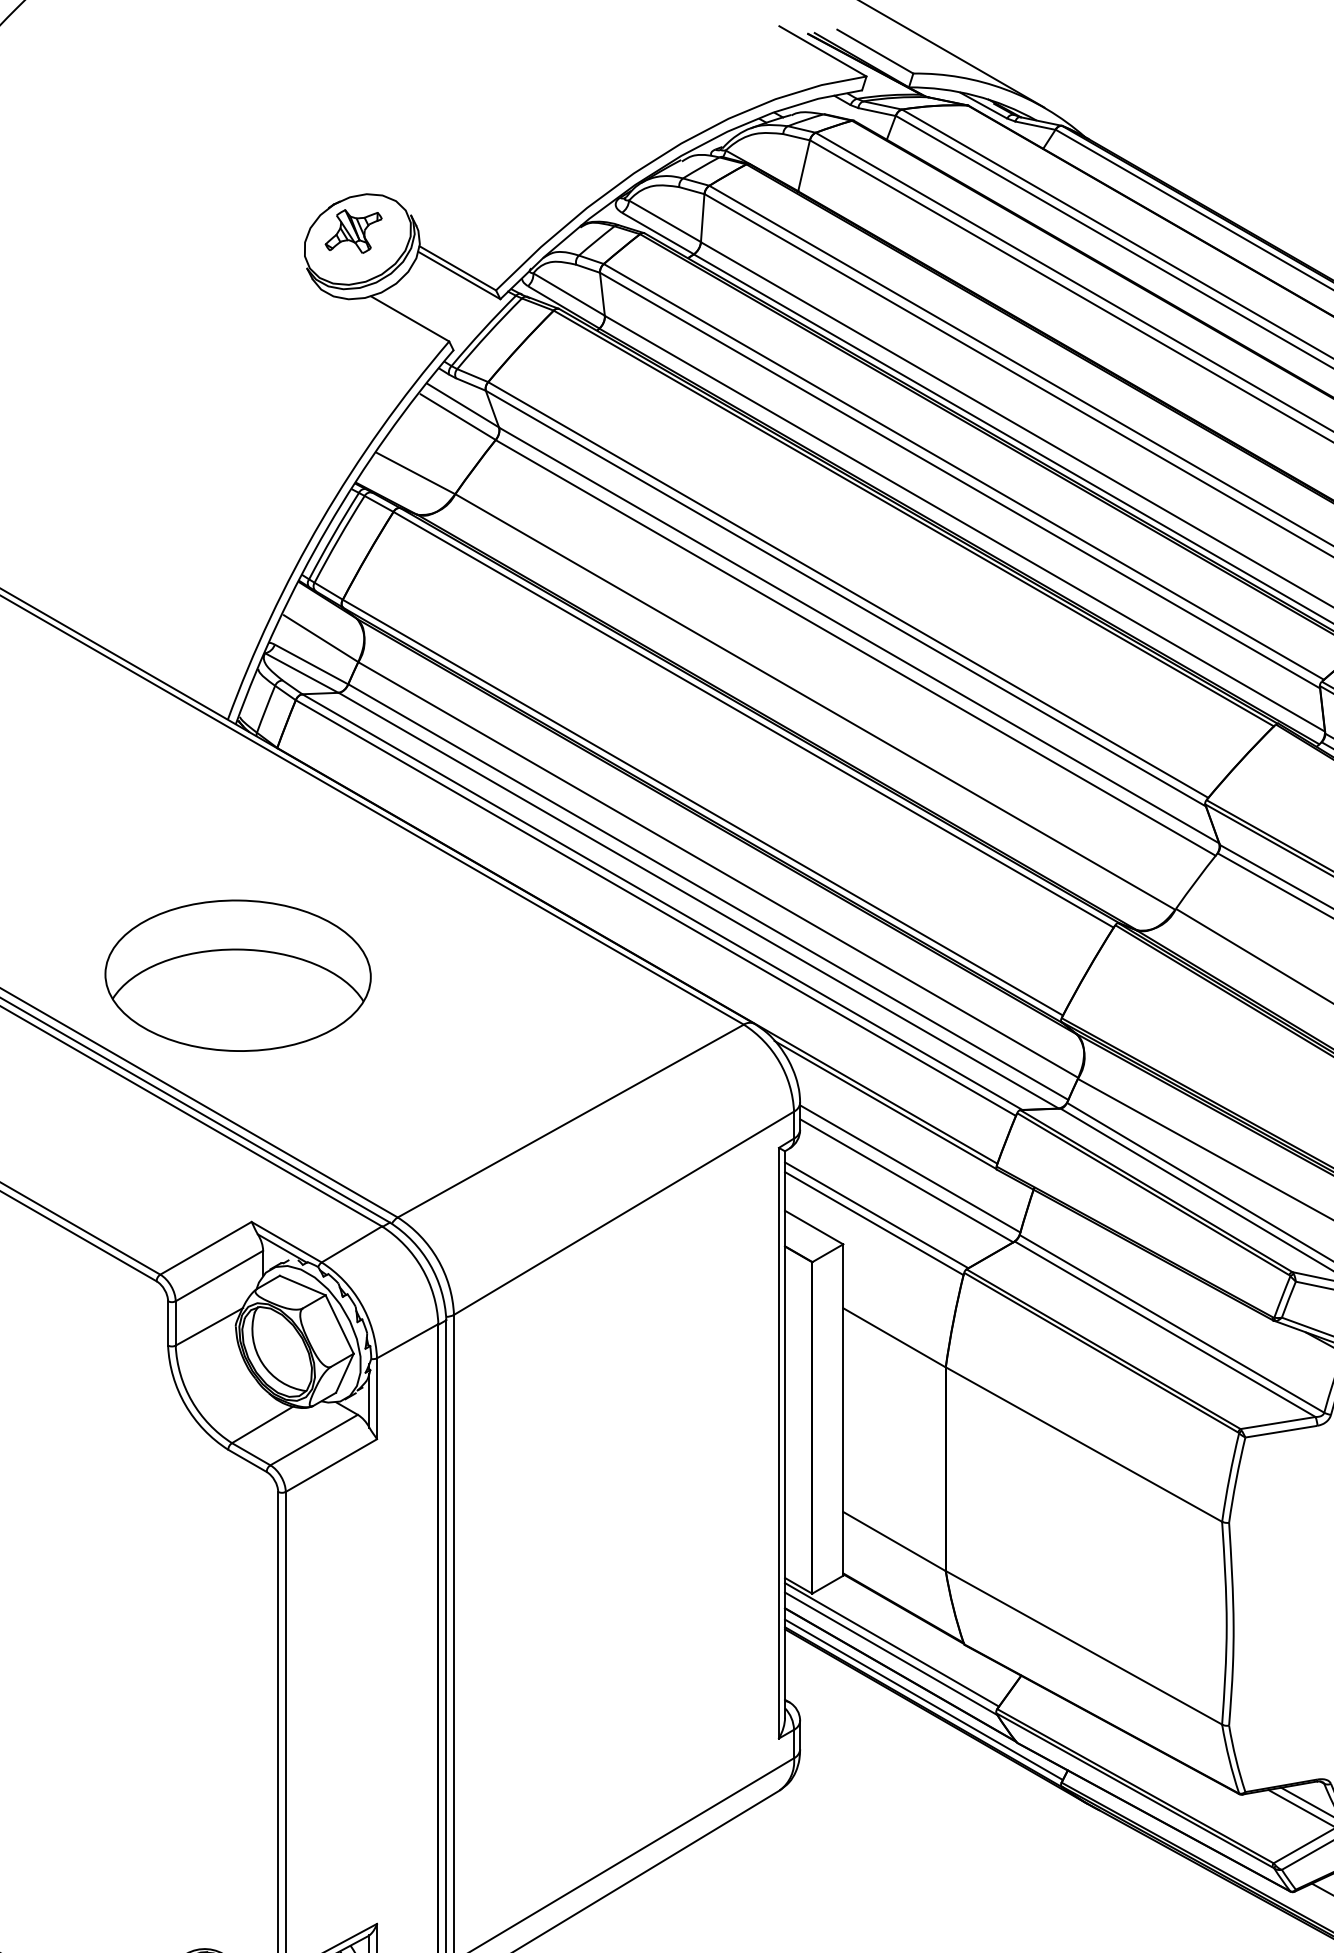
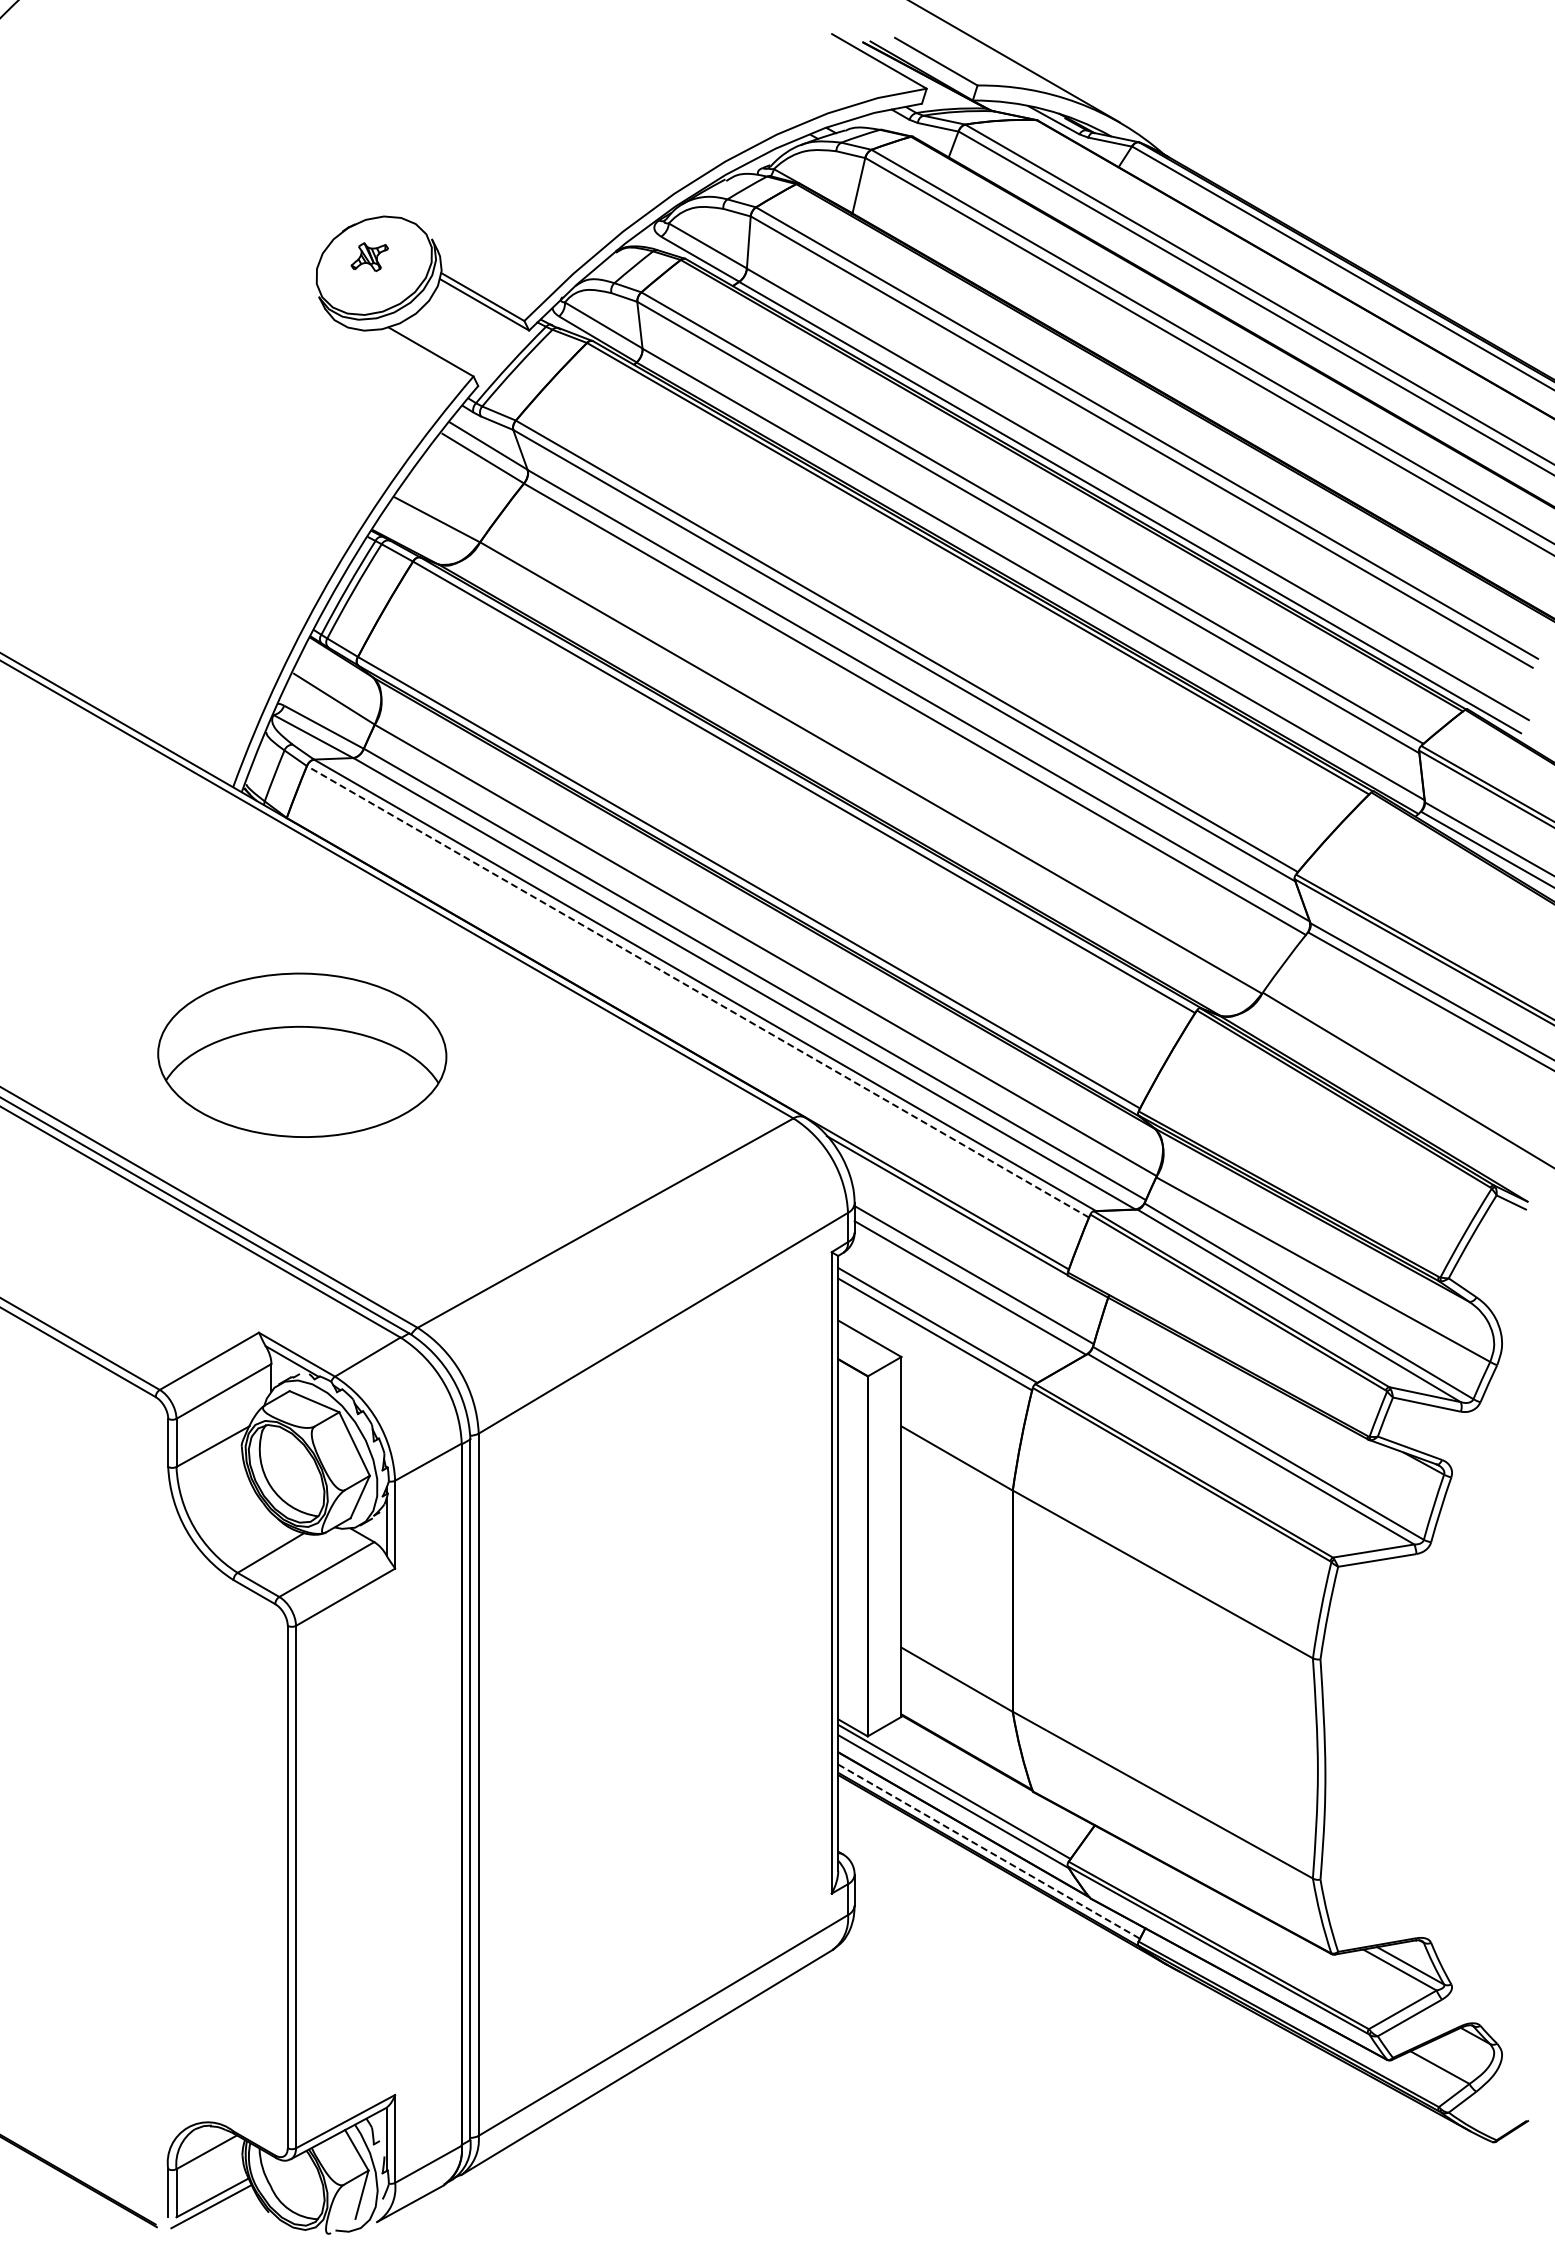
part: (353, 231) -> (369, 257), size x0.6
line: (655, 907) -> (697, 991), solid -> dashed
part: (238, 975) -> (302, 1054), moved
line: (924, 1699) -> (989, 1851), solid -> dashed

